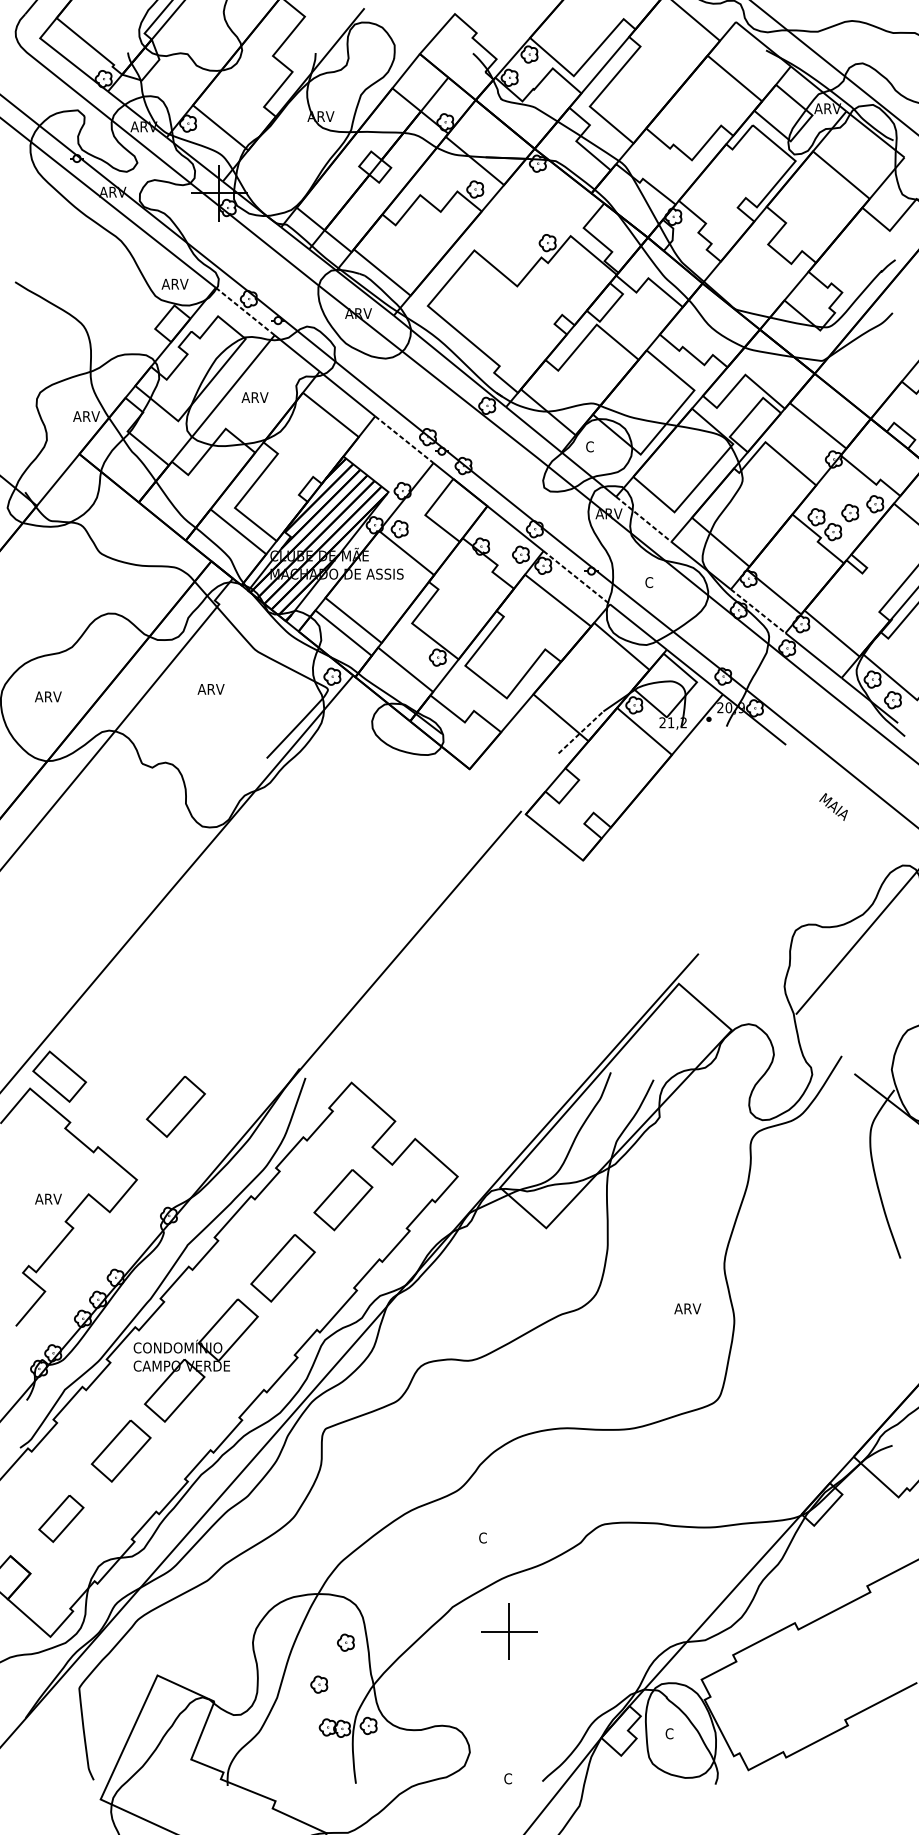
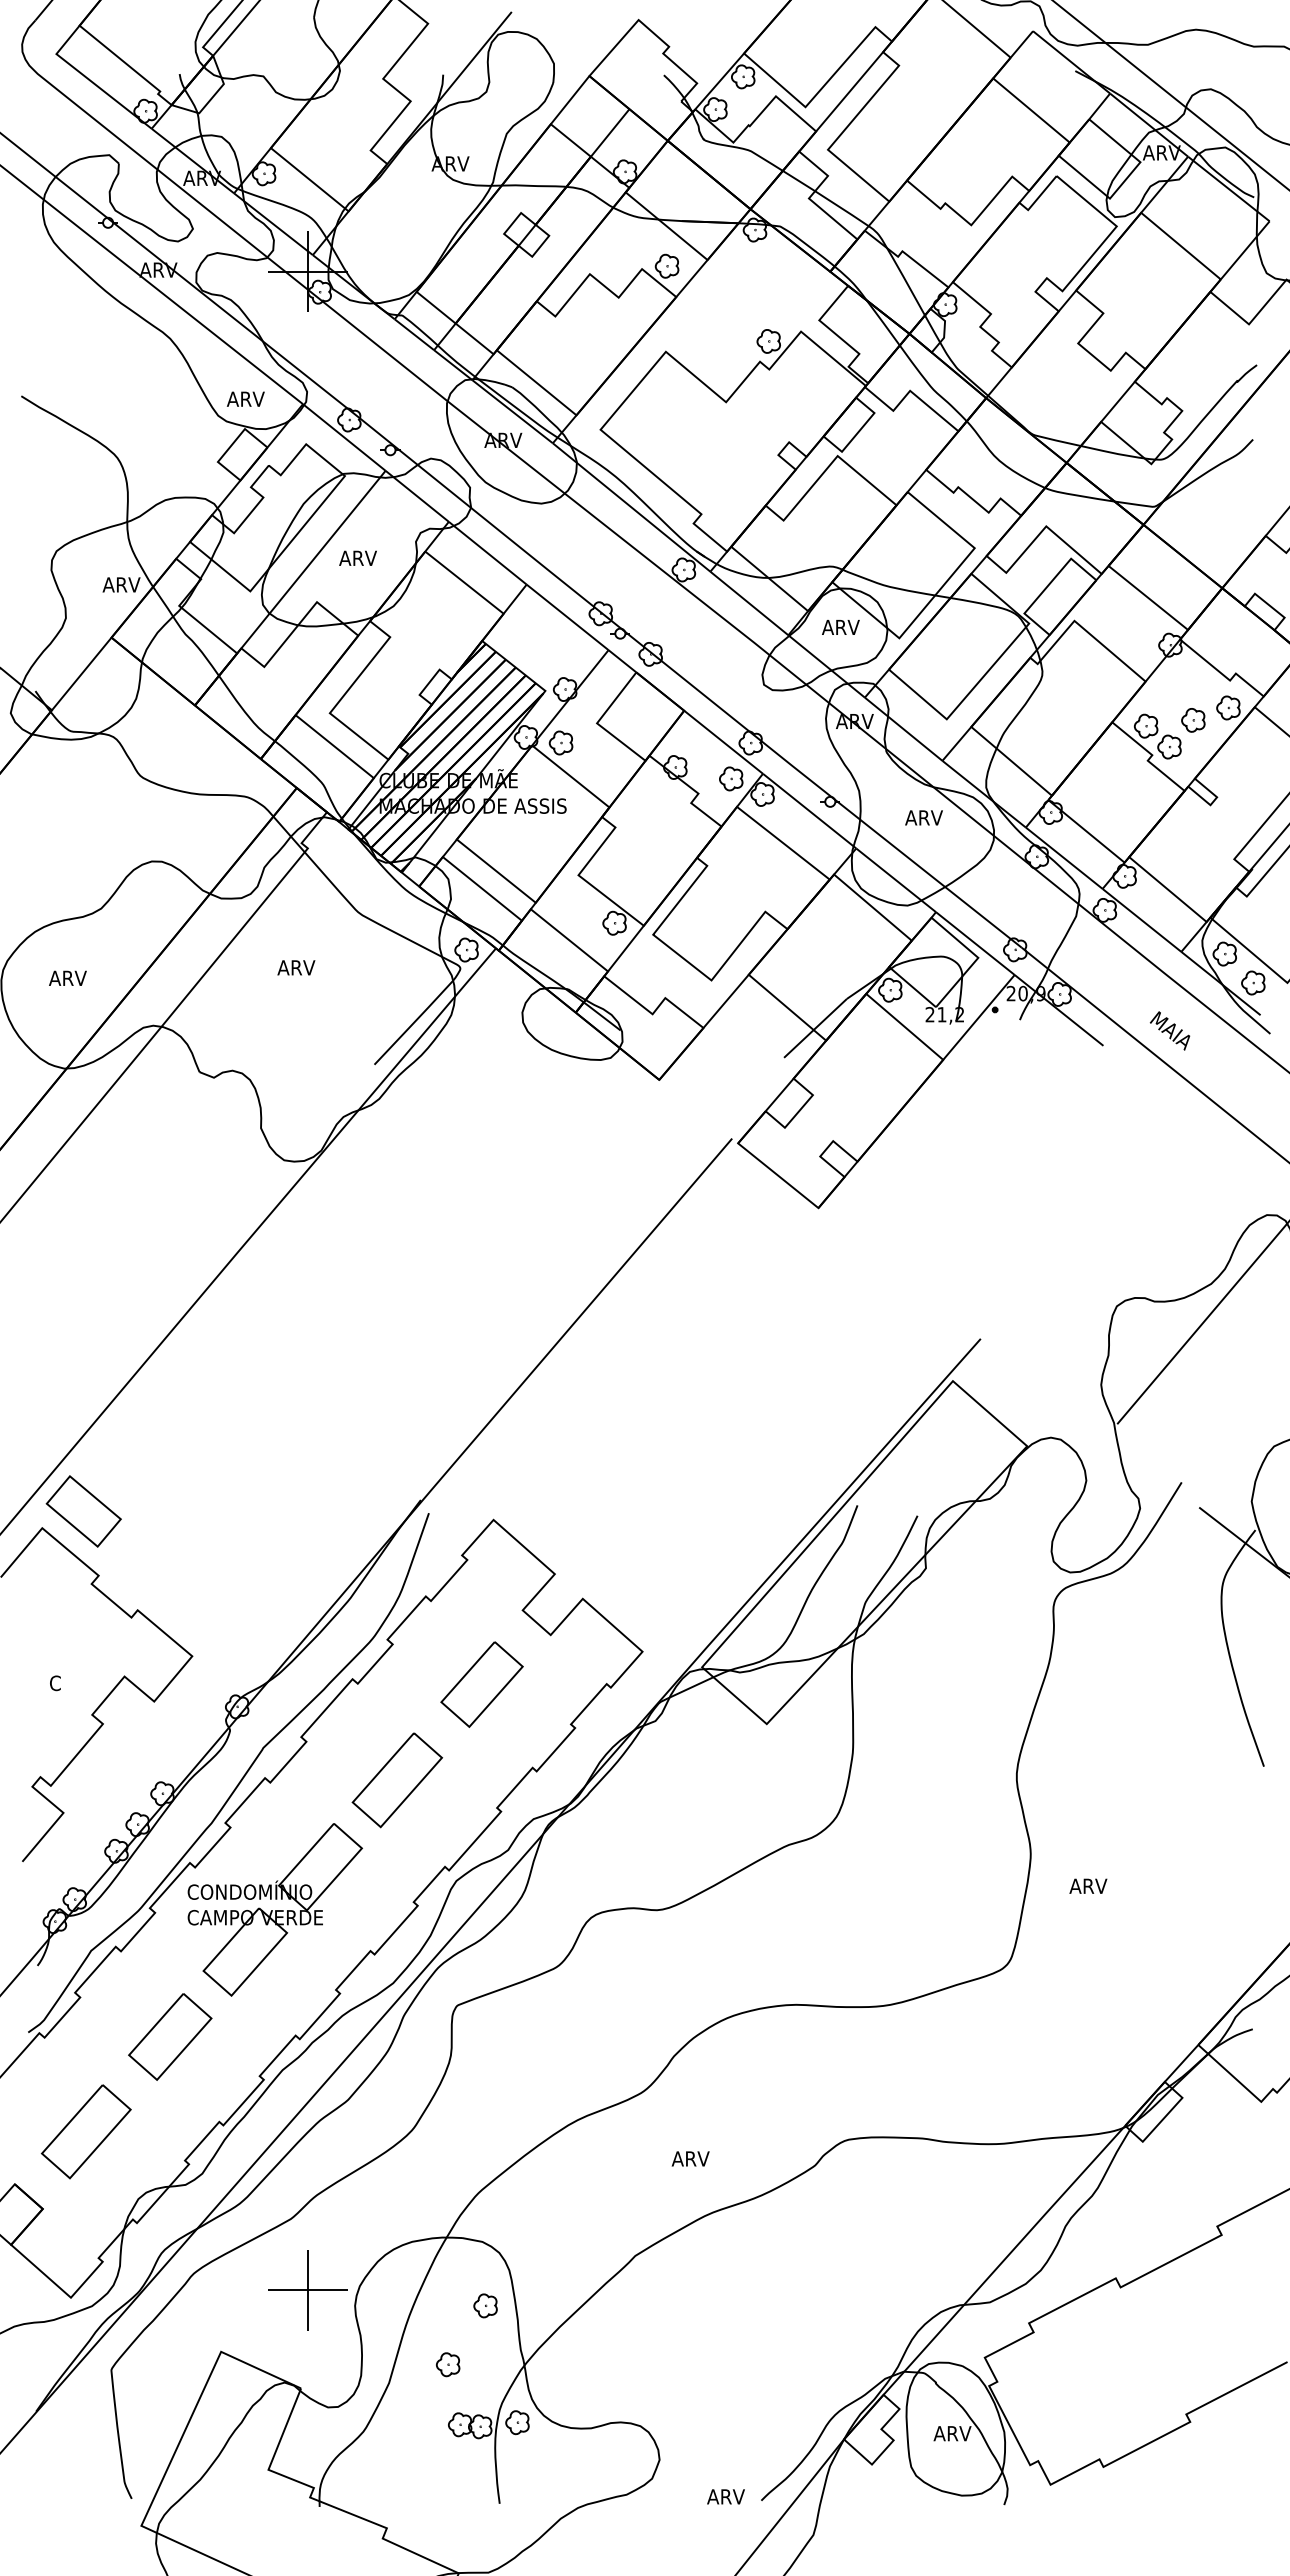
line: (245, 311) -> (344, 437), dashed -> solid
line: (404, 439) -> (568, 617), dashed -> solid
text: (598, 446) -> (840, 627), C -> ARV
line: (644, 519) -> (904, 729), dashed -> solid
line: (576, 577) -> (809, 811), dashed -> solid
text: (657, 582) -> (923, 817), C -> ARV
line: (758, 611) -> (1064, 858), dashed -> solid
line: (580, 732) -> (815, 1028), dashed -> solid
text: (833, 806) -> (1169, 1030), moved
part: (175, 1106) -> (246, 1553), removed
text: (48, 1199) -> (67, 1683), ARV -> C
text: (687, 1308) -> (1088, 1885), moved
part: (60, 1518) -> (85, 2131), size x1.43
text: (491, 1537) -> (690, 2158), C -> ARV
part: (509, 1631) -> (307, 2290), moved
text: (678, 1733) -> (952, 2433), C -> ARV
text: (516, 1778) -> (725, 2496), C -> ARV

